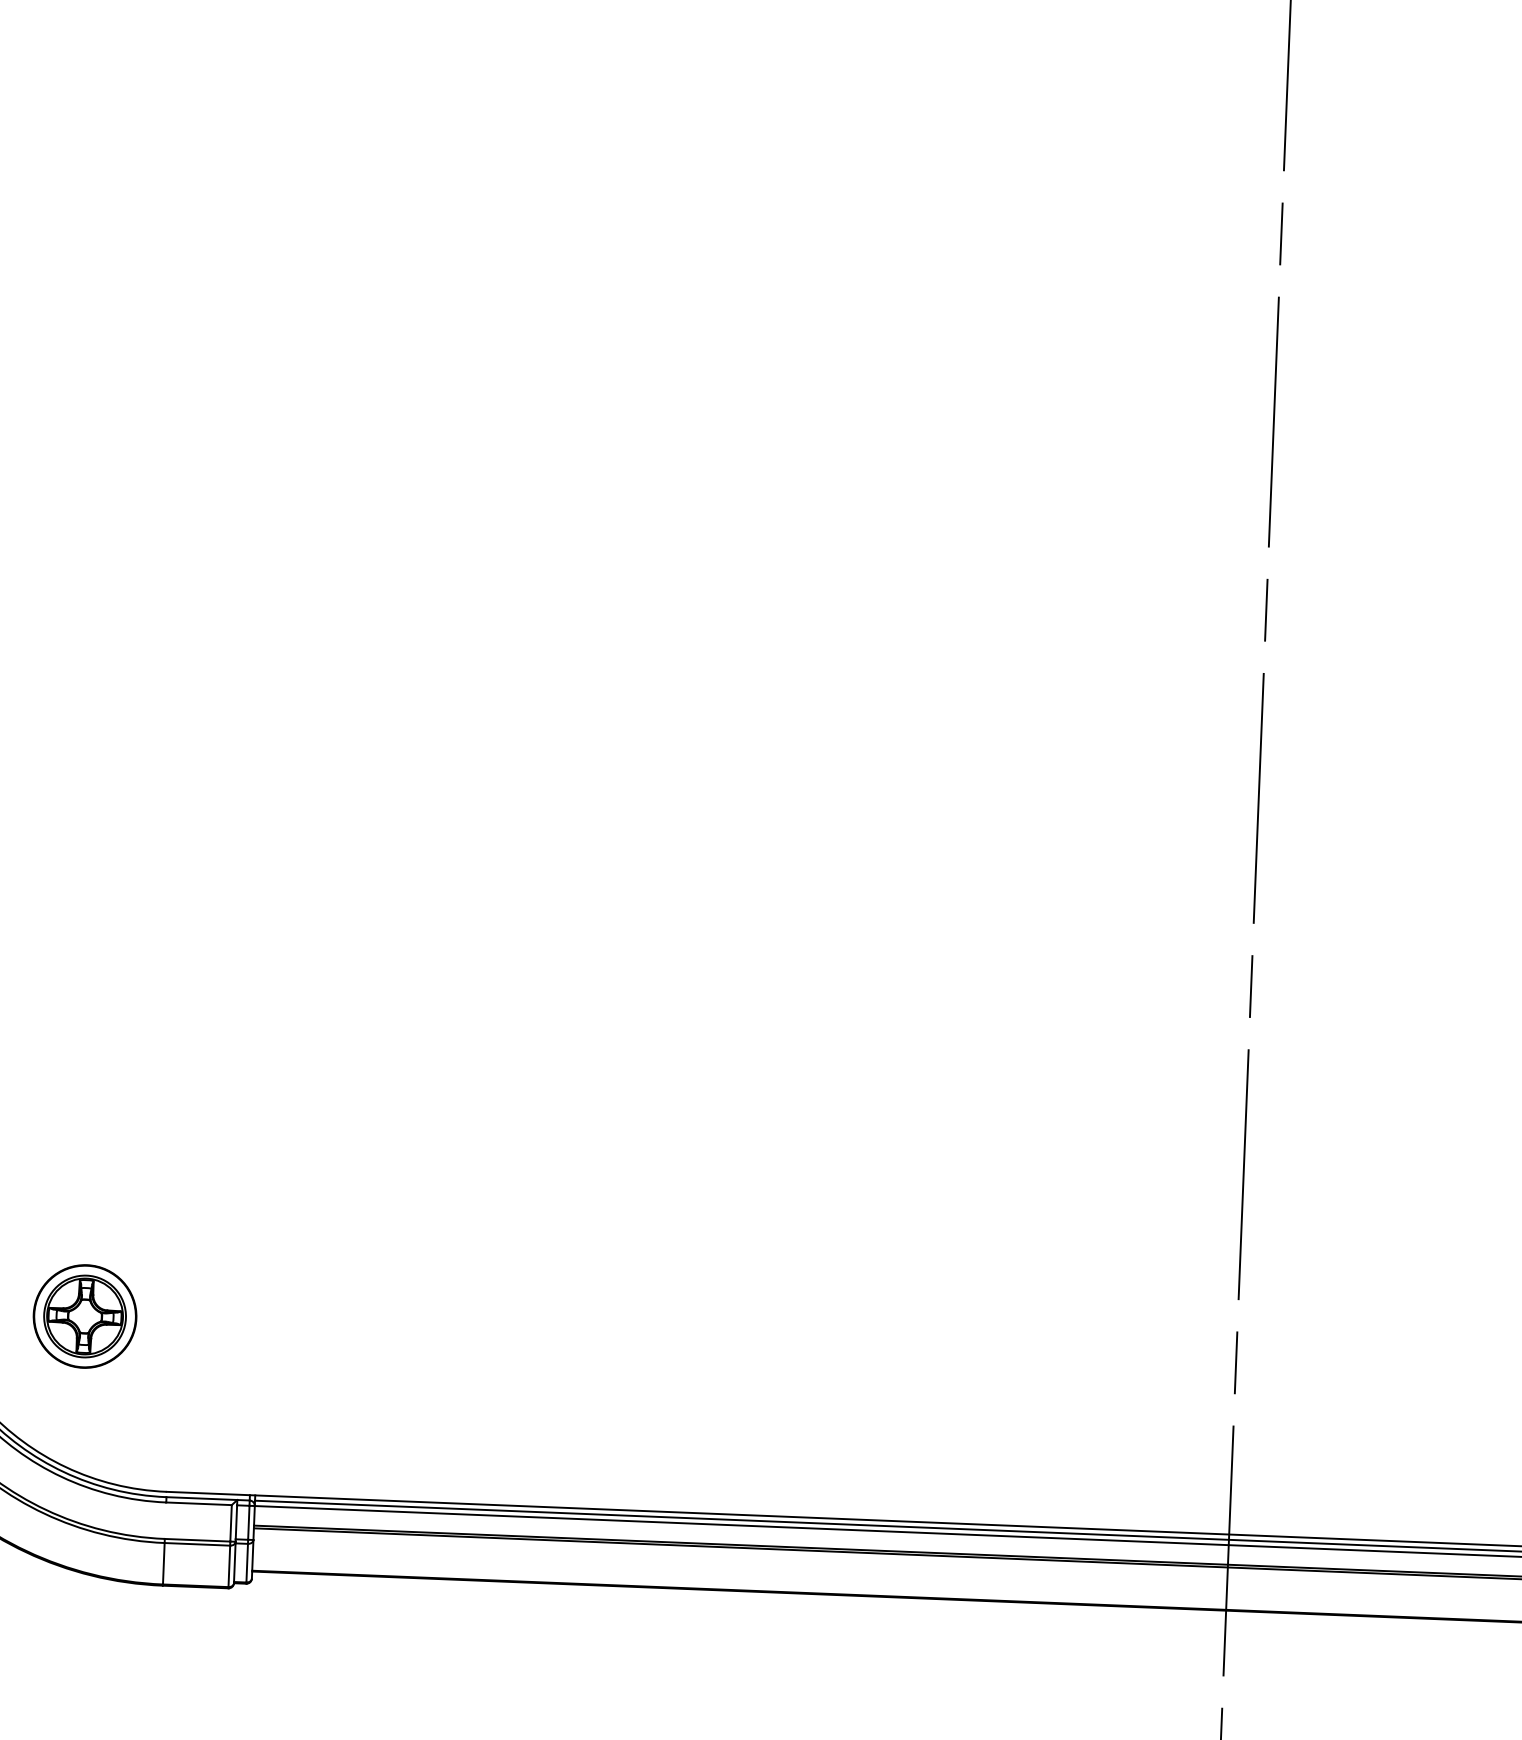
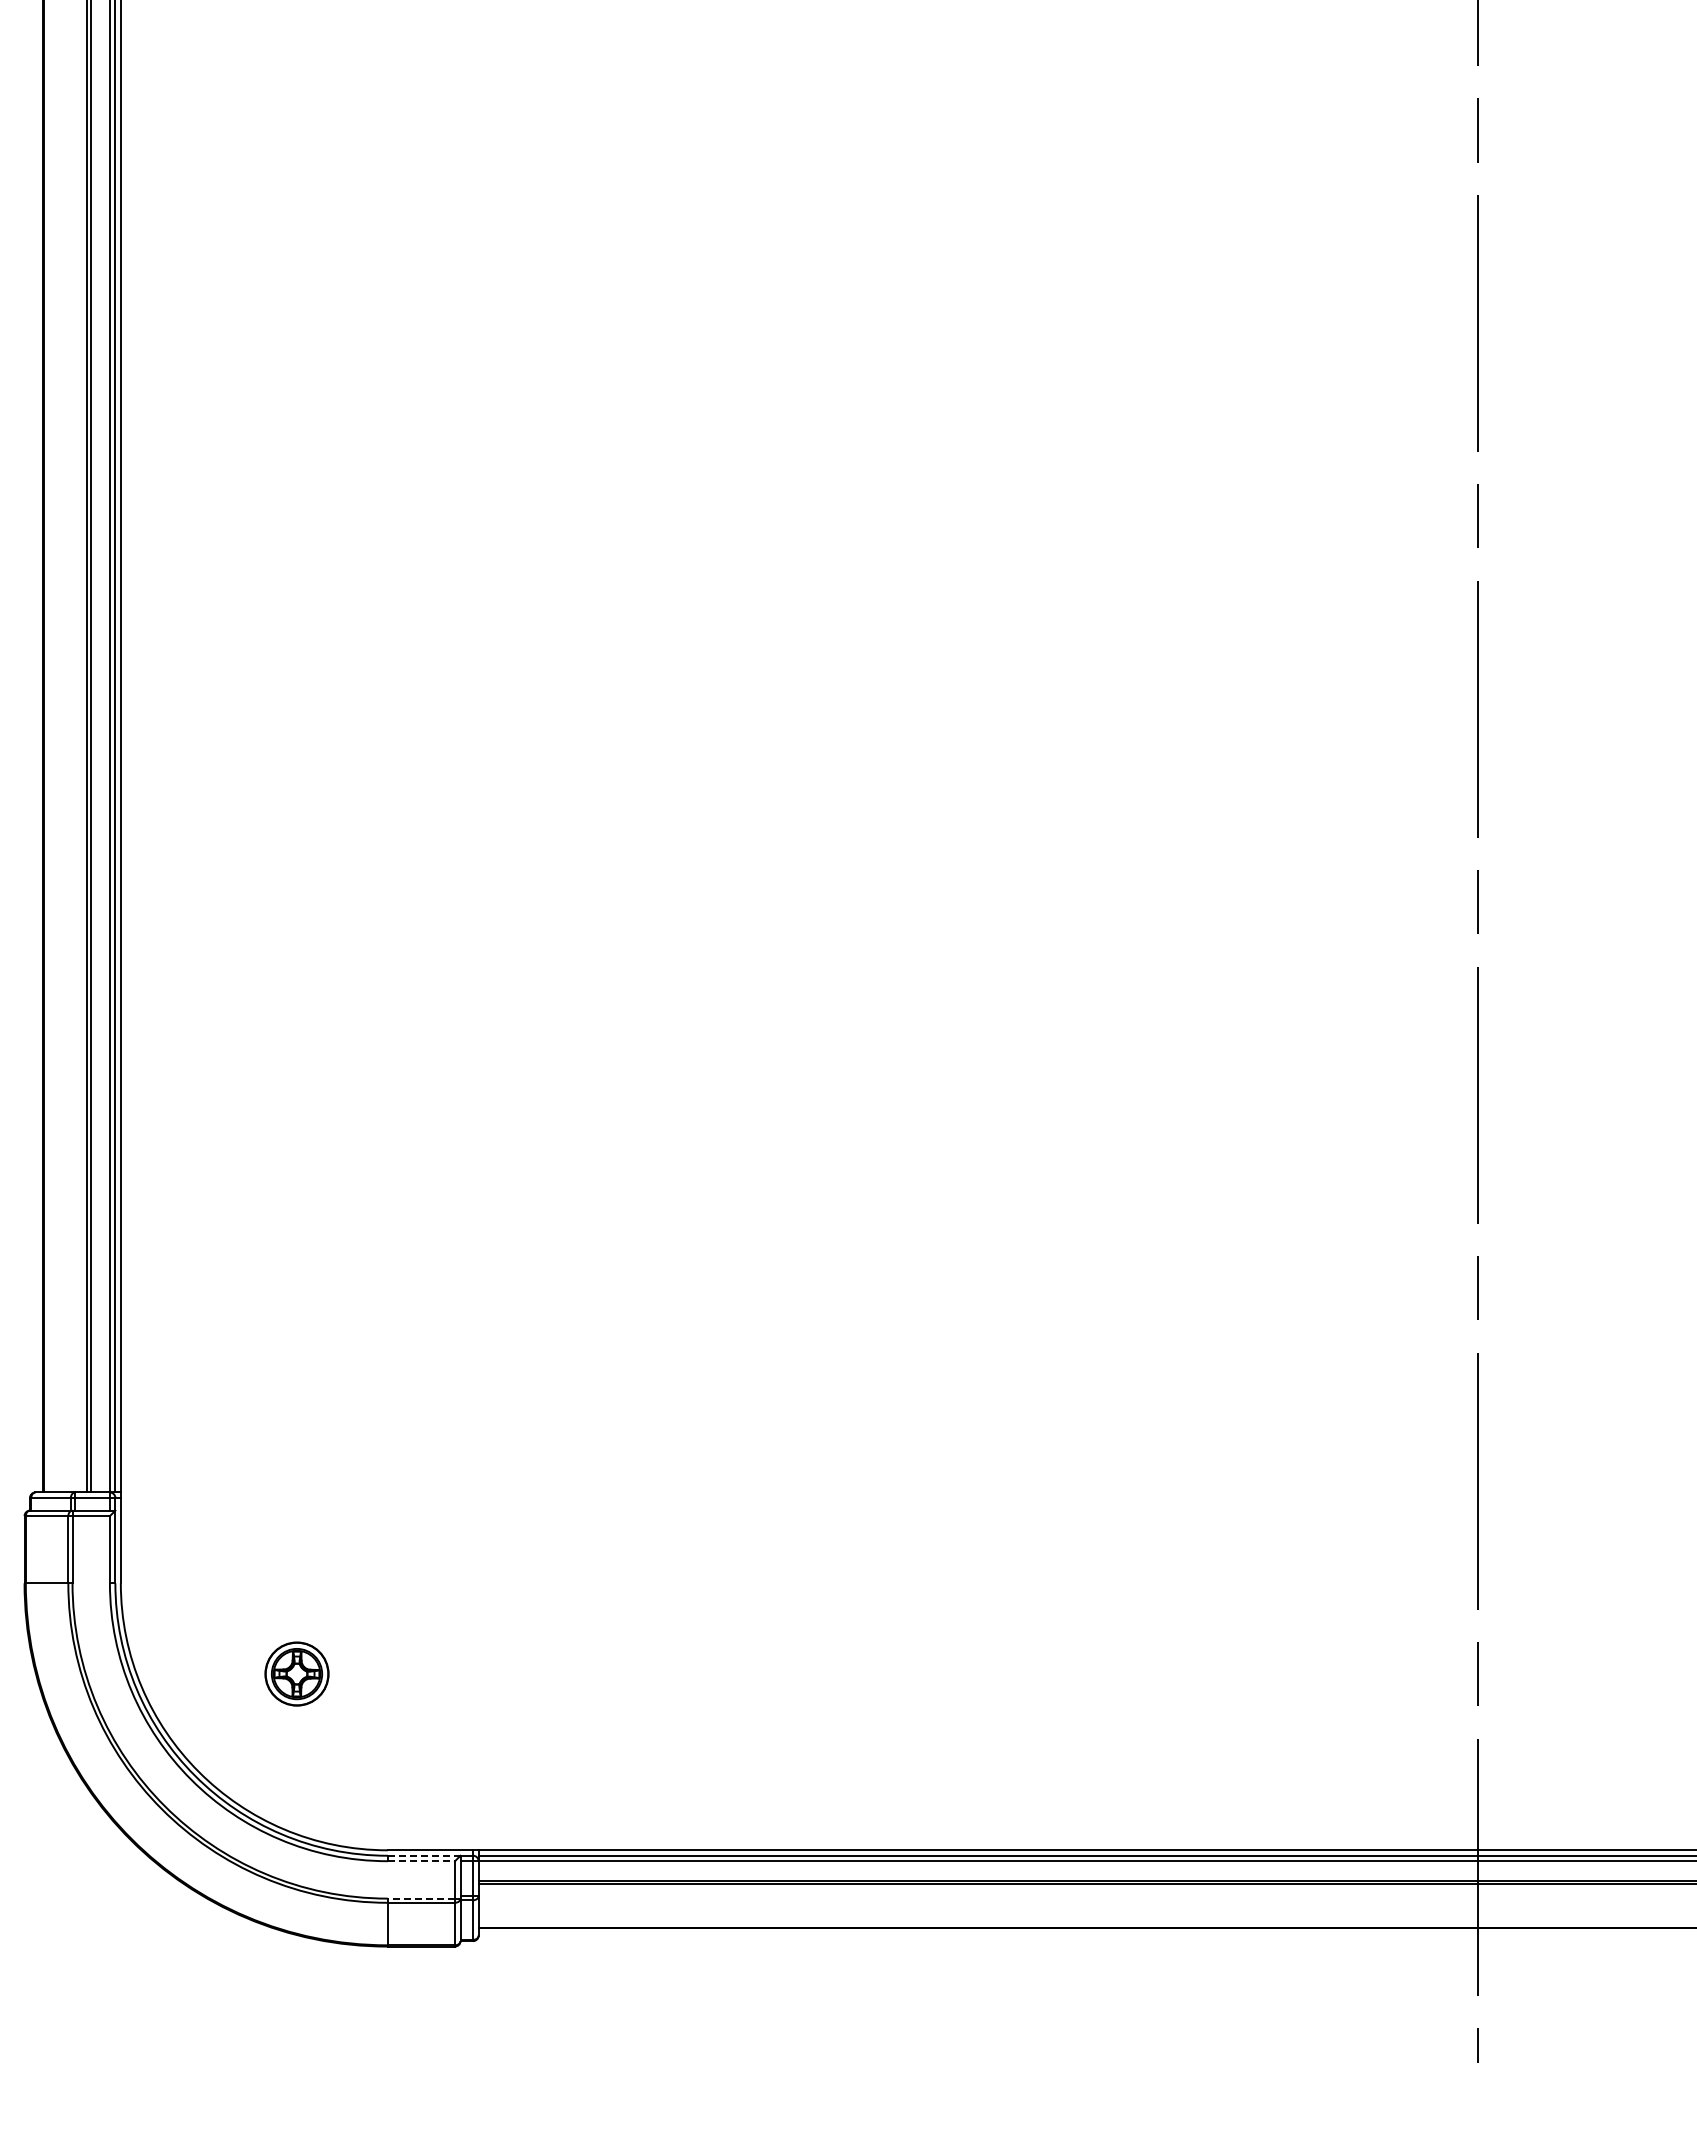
part: (84, 1315) -> (296, 1673), size x0.6
line: (201, 1498) -> (423, 1855), solid -> dashed
line: (199, 1504) -> (421, 1861), solid -> dashed
line: (197, 1540) -> (421, 1898), solid -> dashed

